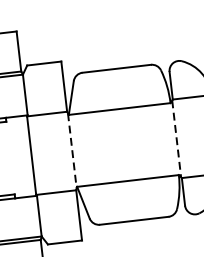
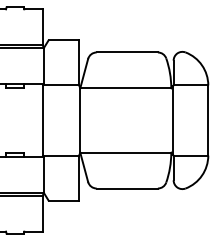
line: (177, 138) -> (173, 120), dashed -> solid
line: (72, 150) -> (79, 120), dashed -> solid

